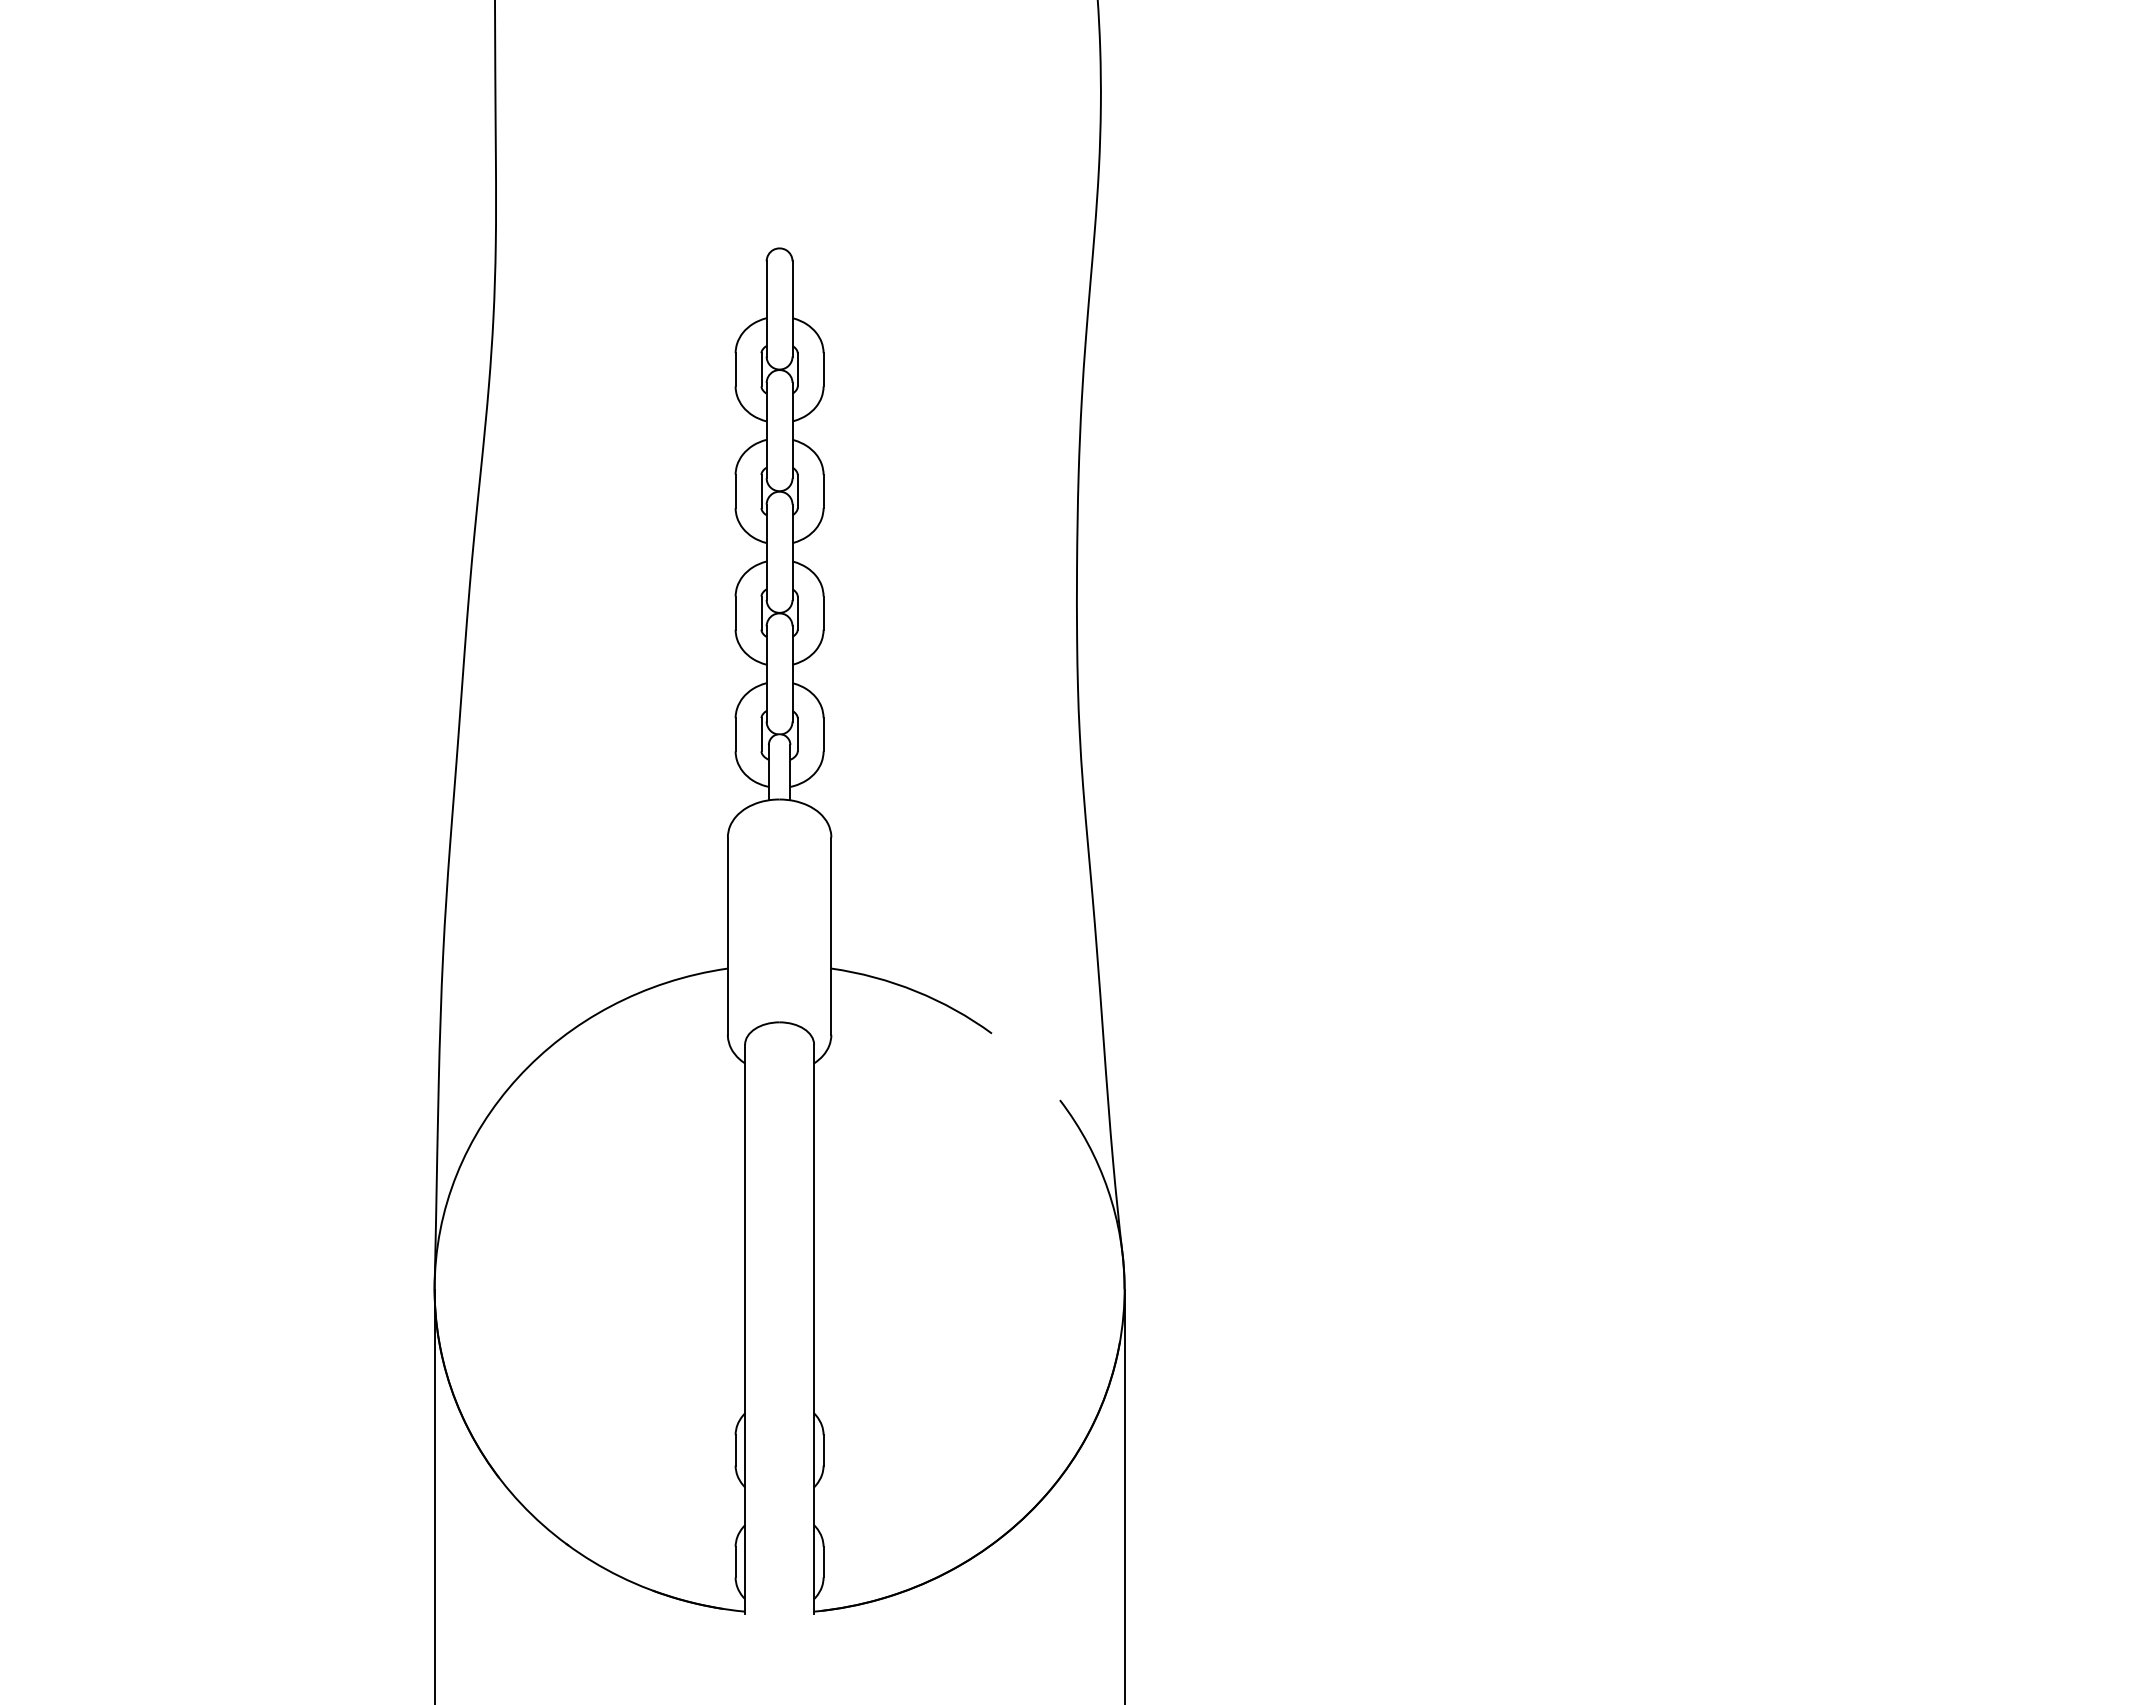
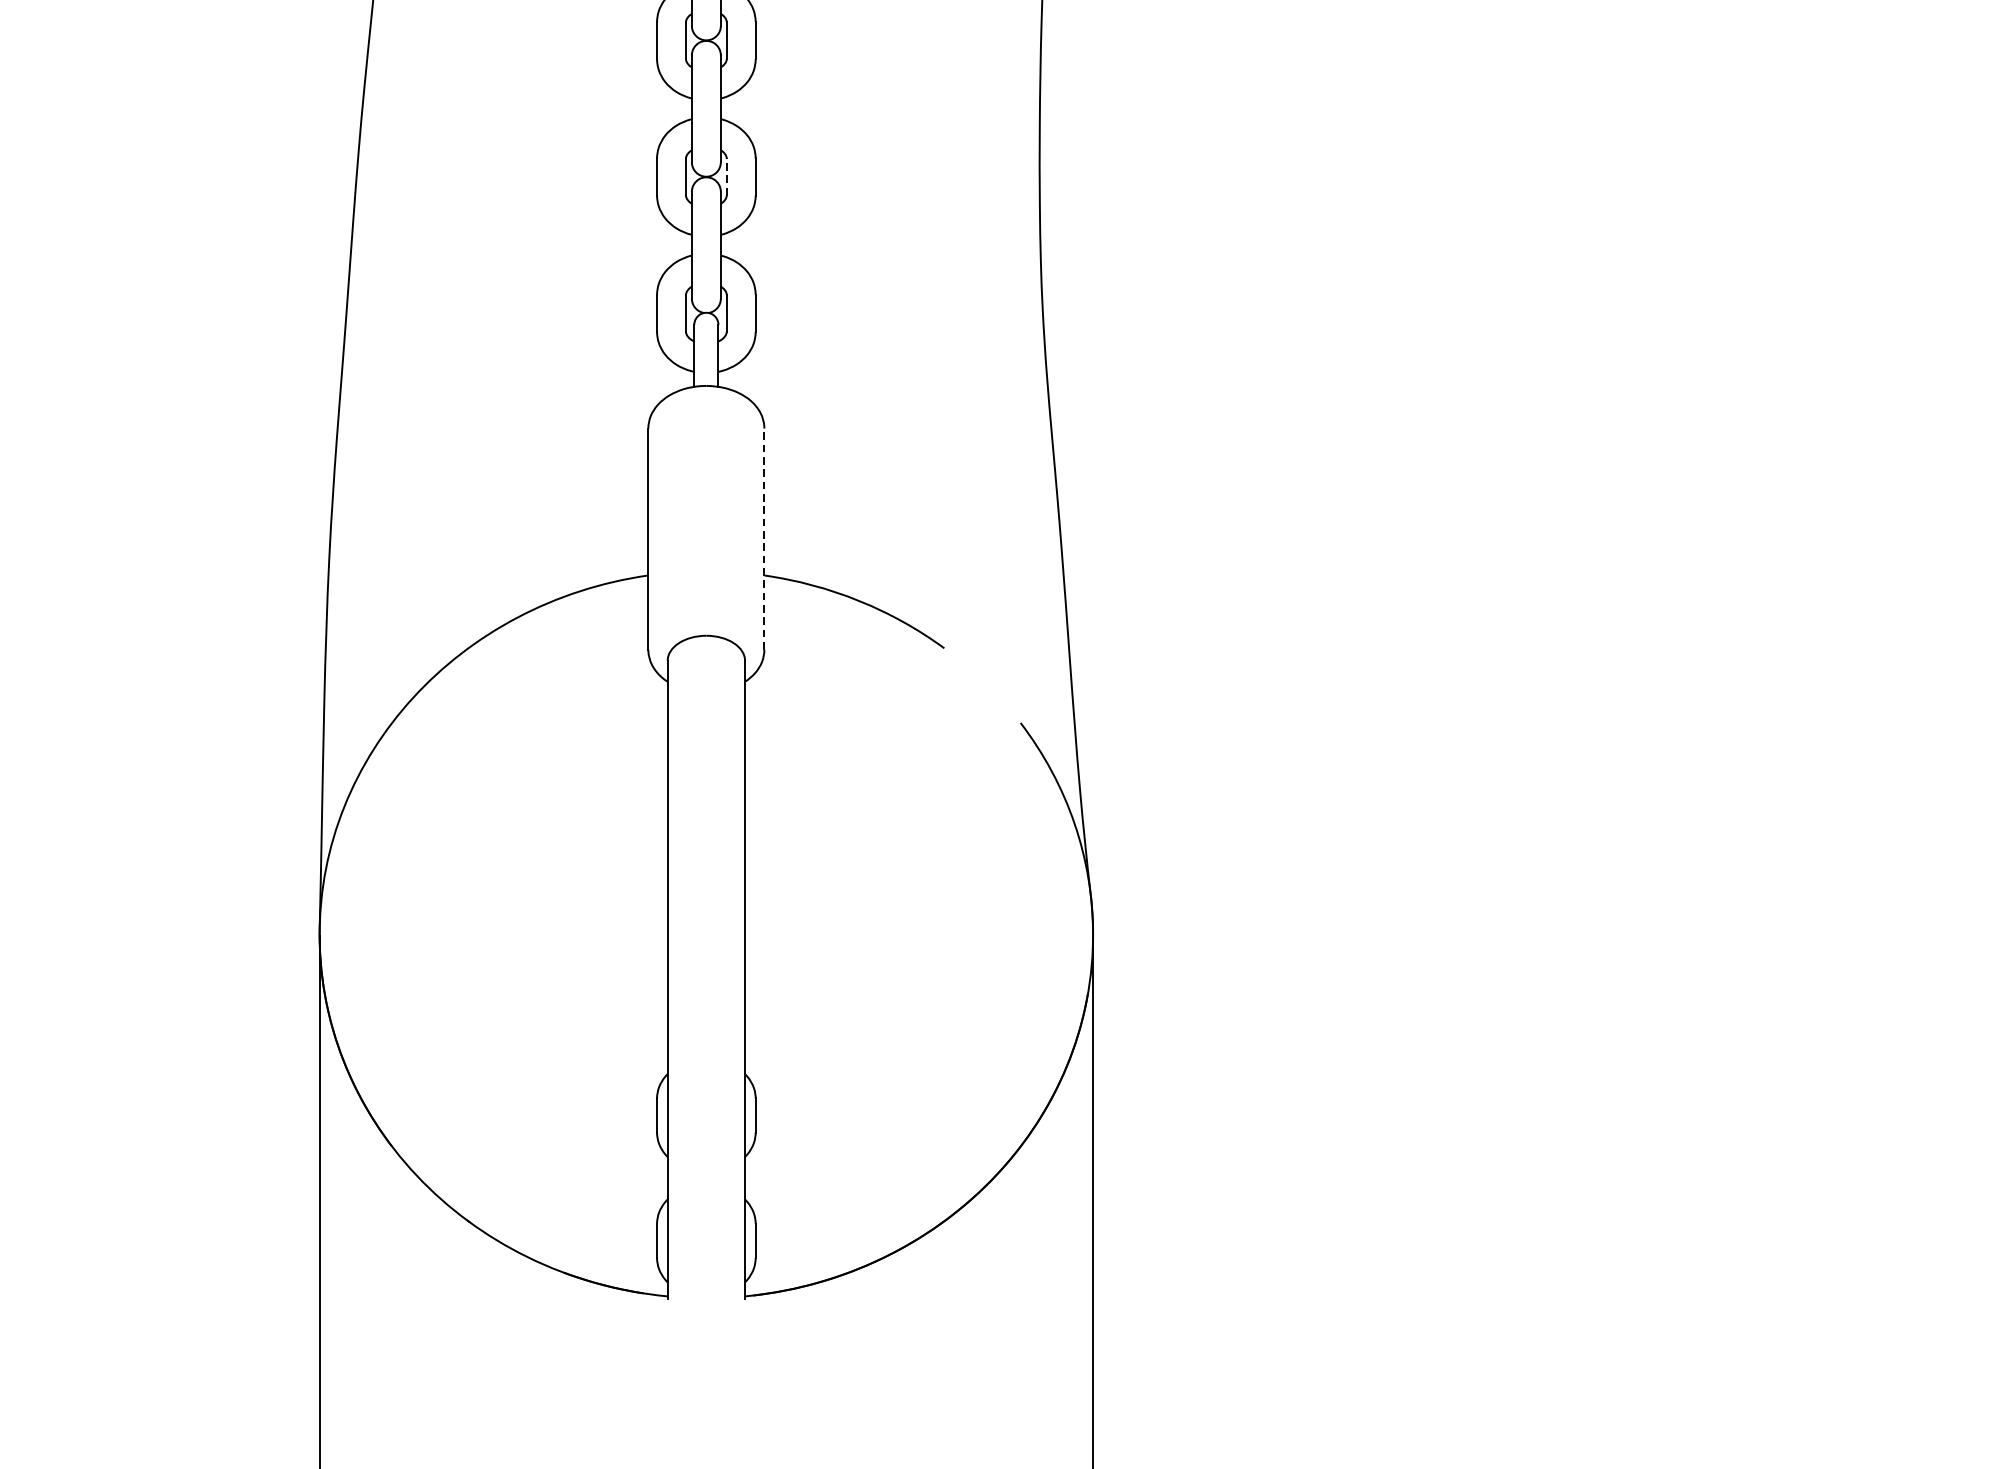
line: (797, 613) -> (726, 177), solid -> dashed
line: (831, 936) -> (764, 539), solid -> dashed

